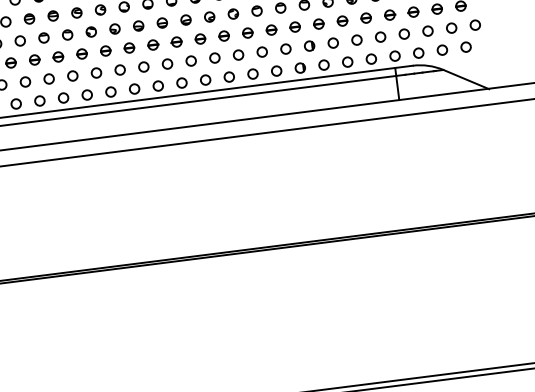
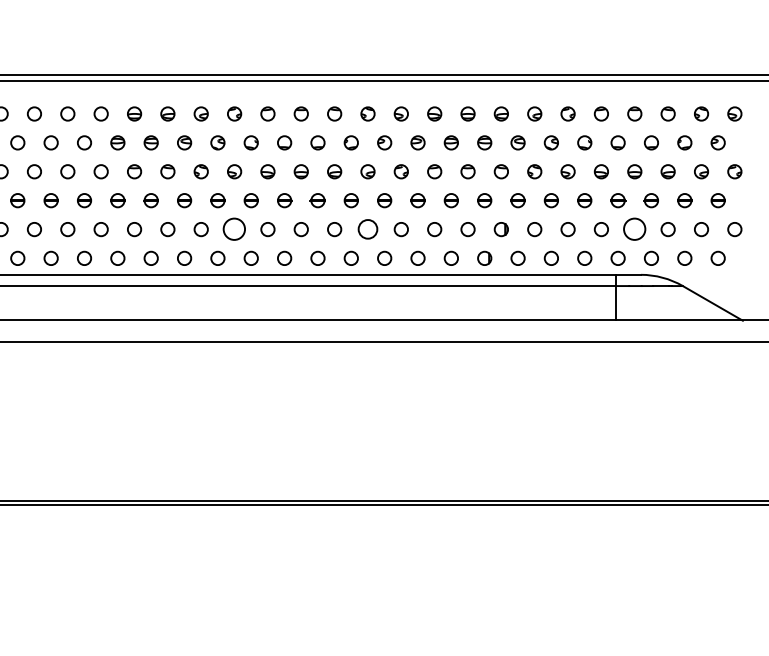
circle: (404, 34) -> (634, 229), size x1.6
circle: (214, 58) -> (367, 229), size x1.4
circle: (120, 70) -> (234, 229), size x1.6

